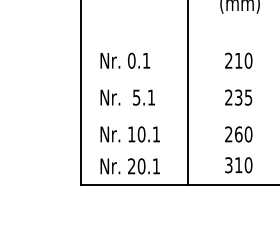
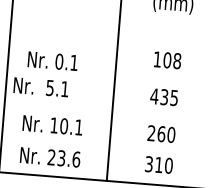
text: (125, 60) -> (53, 60), moved
text: (238, 60) -> (167, 60), 210 -> 108
text: (127, 97) -> (40, 87), moved
text: (228, 97) -> (154, 96), 235 -> 435
text: (148, 166) -> (68, 159), 20.1 -> 23.6

